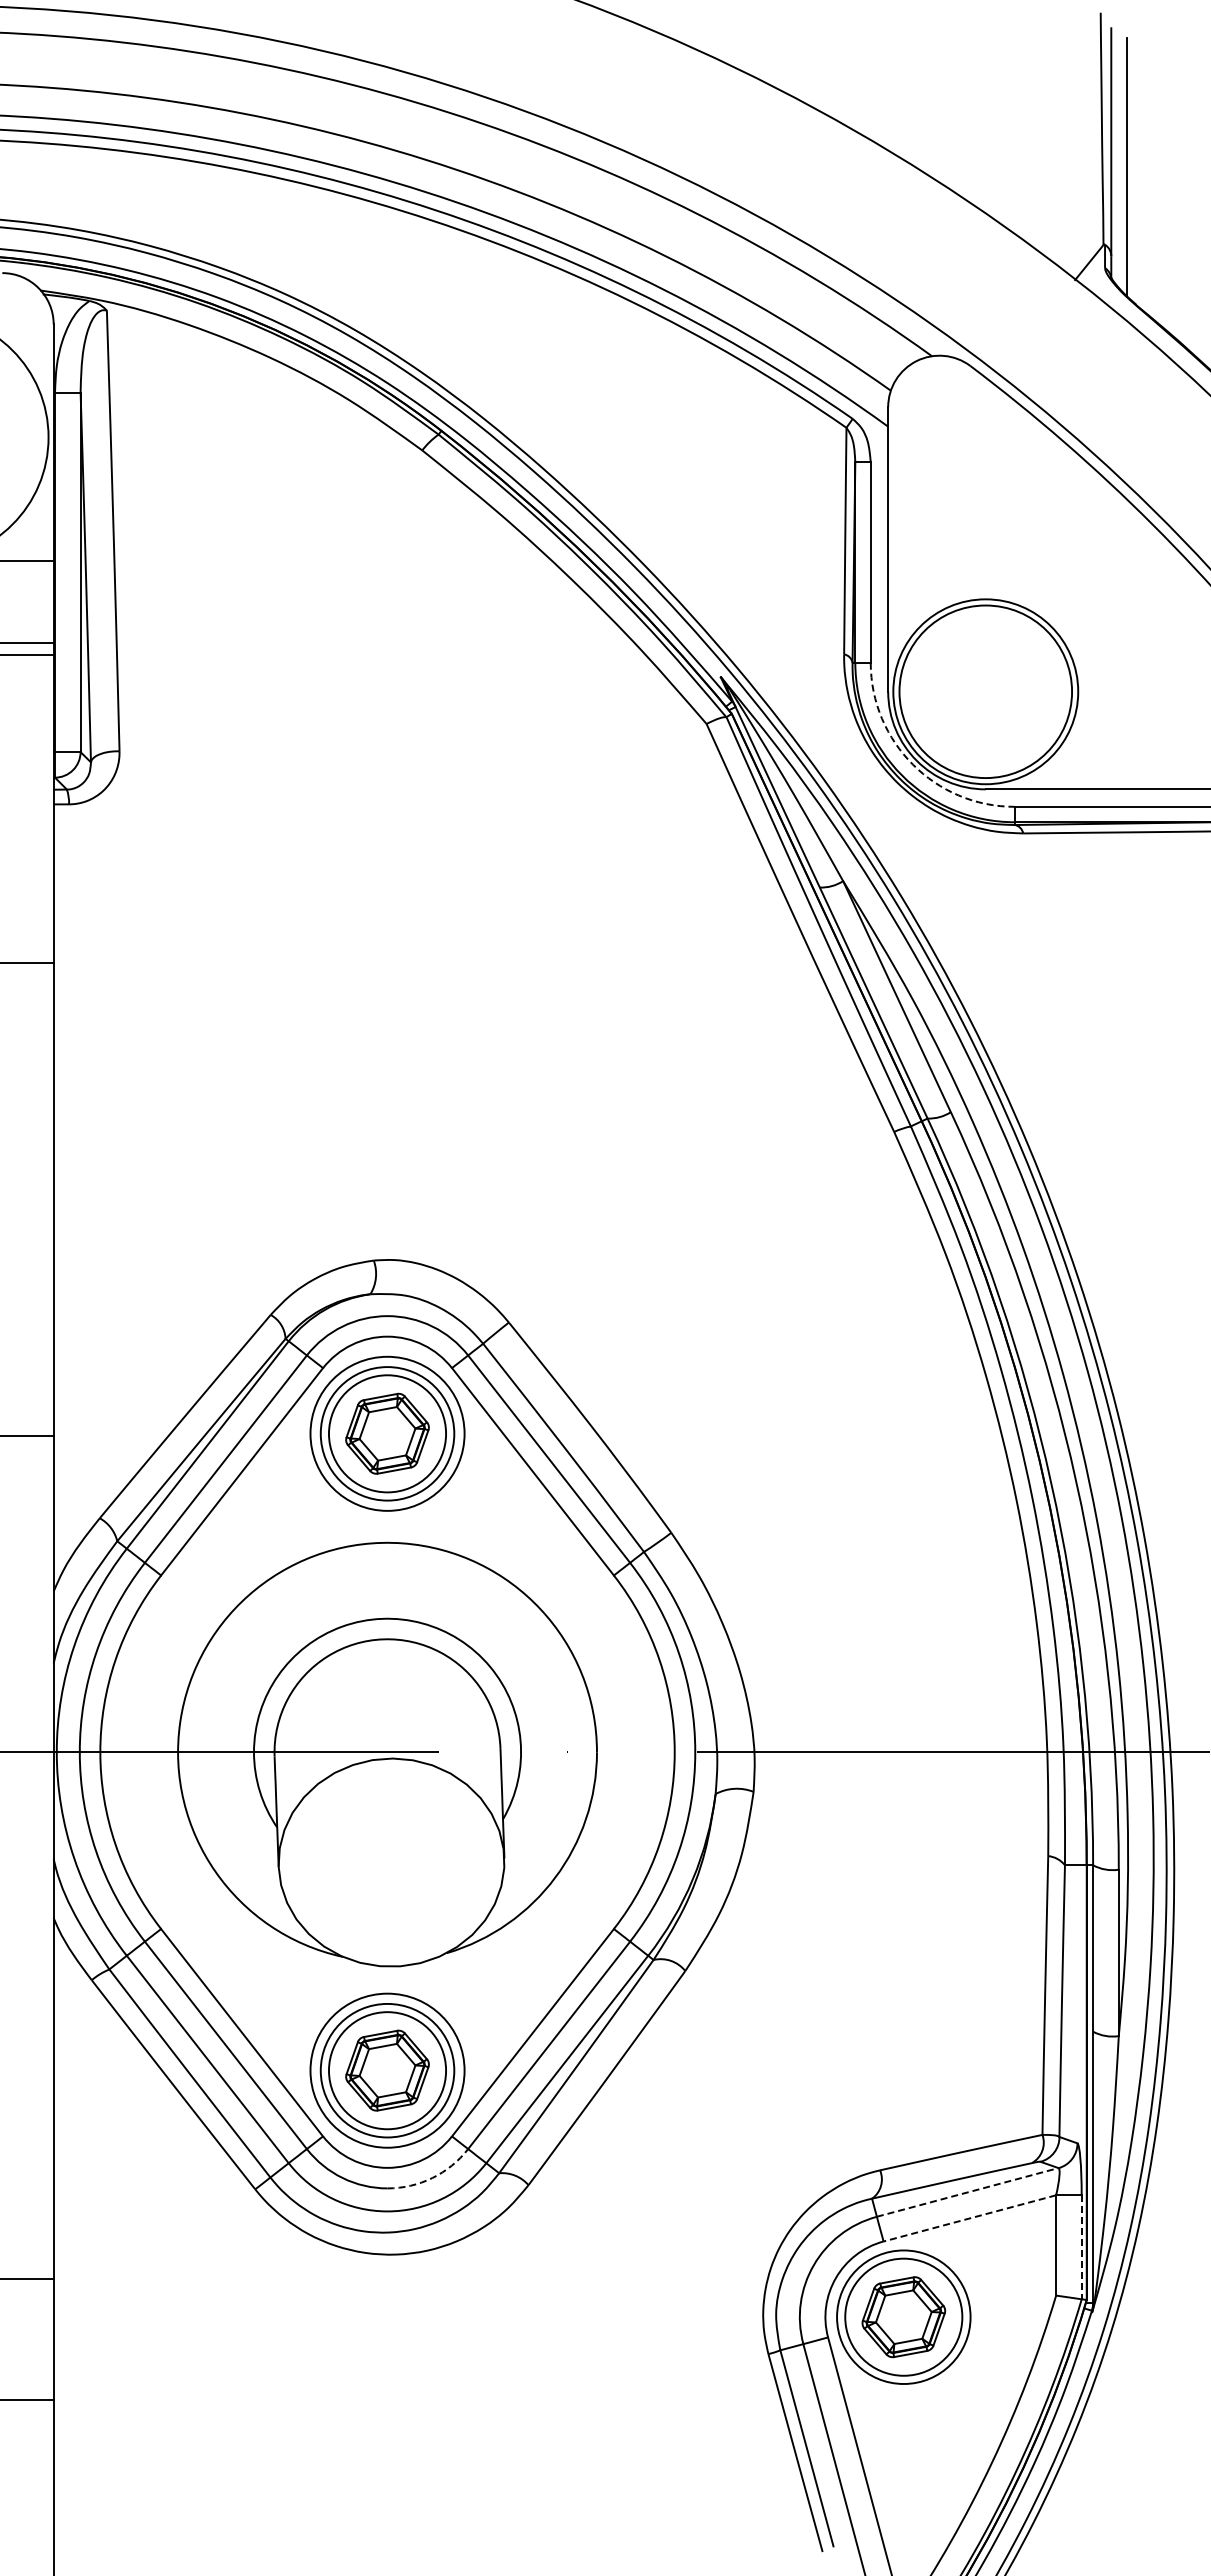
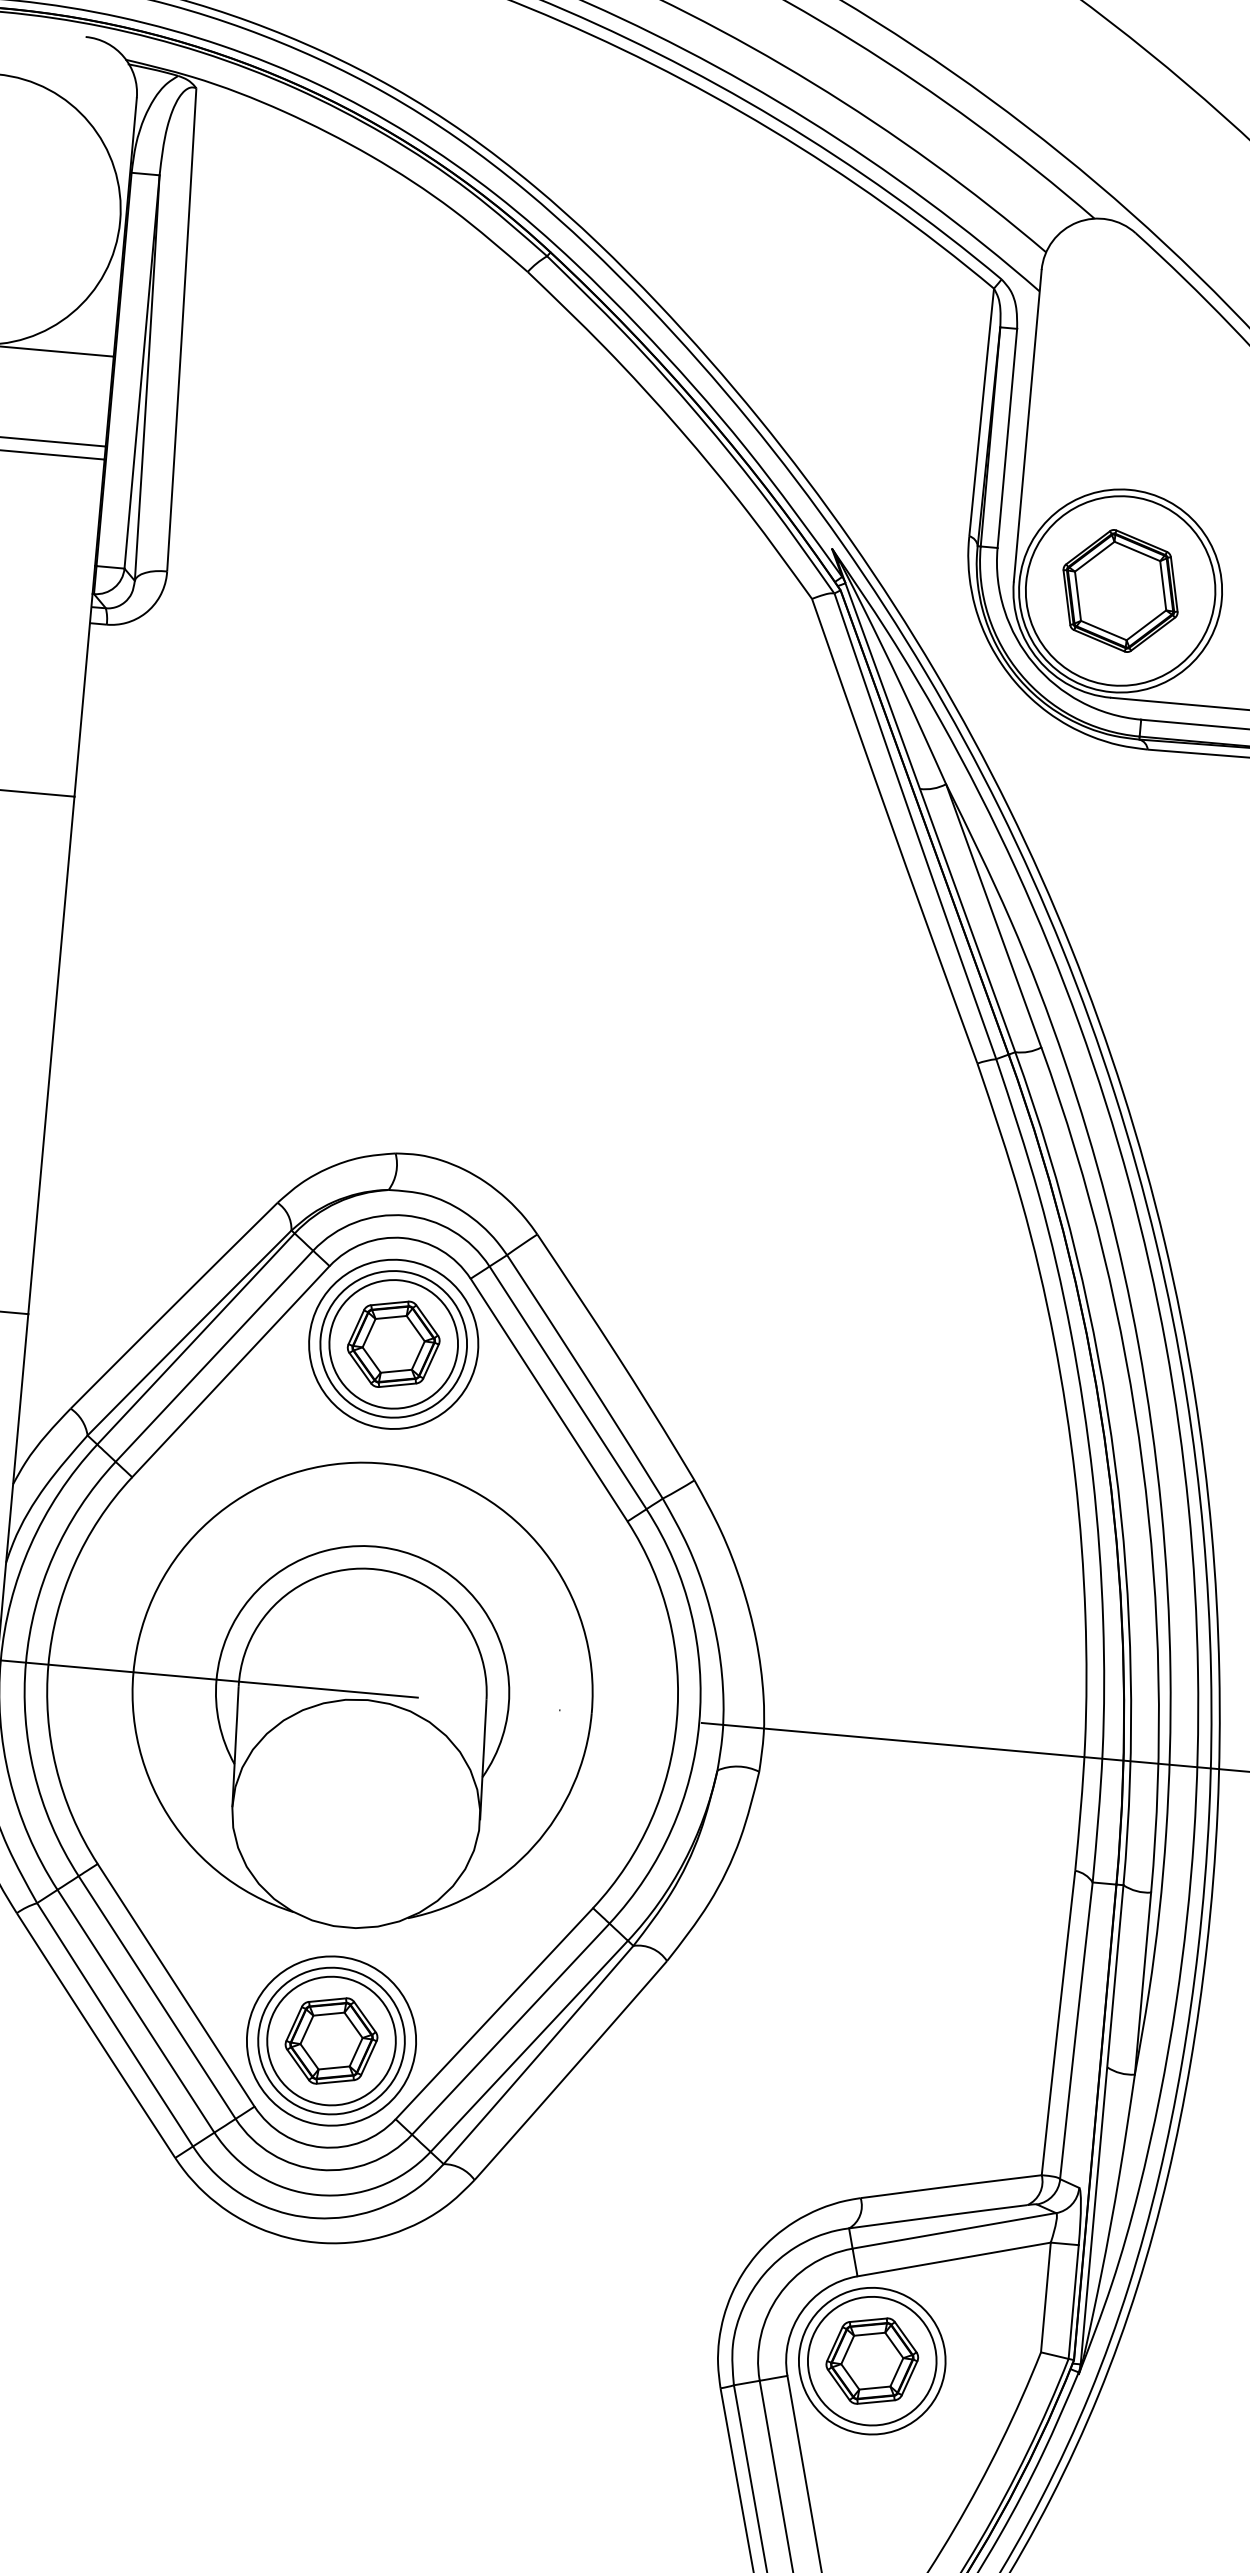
part: (985, 691) -> (1120, 590), added
arc: (912, 764) -> (1033, 663), dashed -> solid
arc: (432, 2178) -> (370, 2163), dashed -> solid
line: (968, 2192) -> (955, 2231), dashed -> solid
line: (969, 2218) -> (953, 2259), dashed -> solid
line: (1081, 2247) -> (1073, 2302), dashed -> solid

